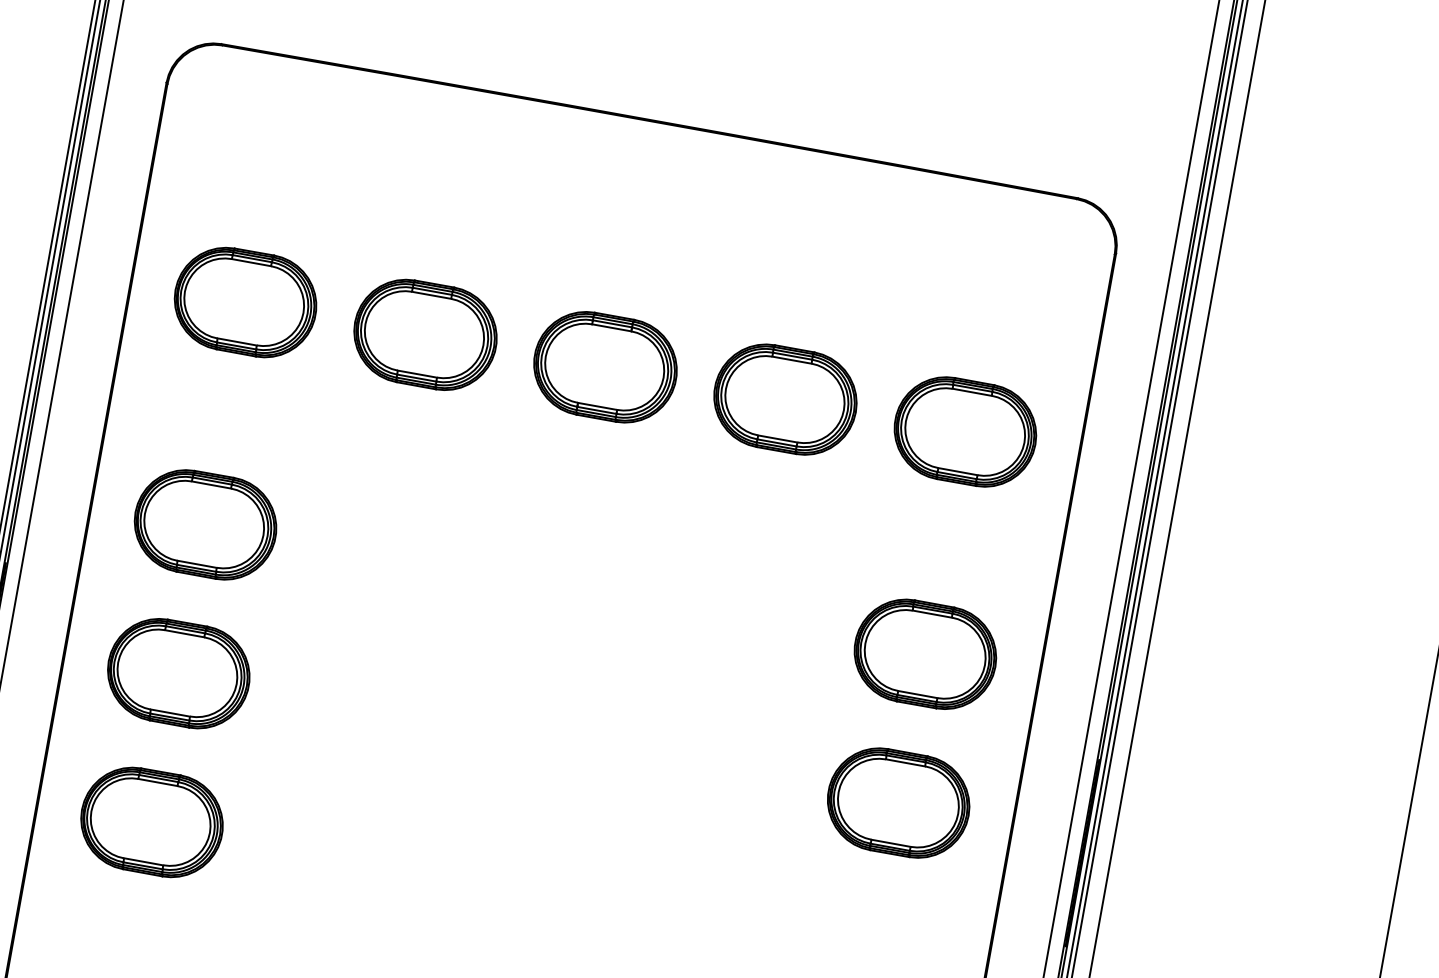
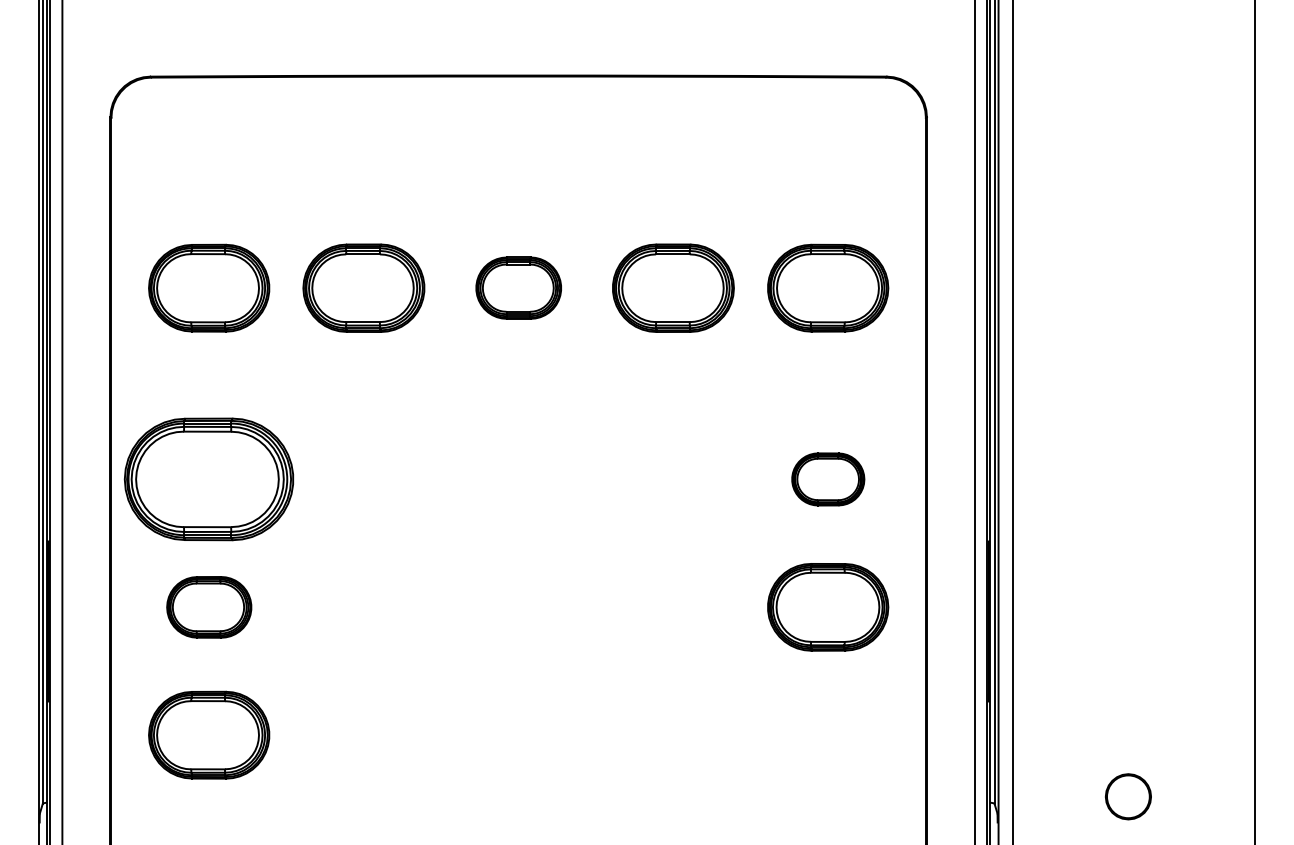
part: (605, 366) -> (518, 287), size x0.7
part: (205, 525) -> (209, 479), size x1.4
part: (925, 654) -> (828, 479), size x0.6
part: (179, 673) -> (209, 607), size x0.7

